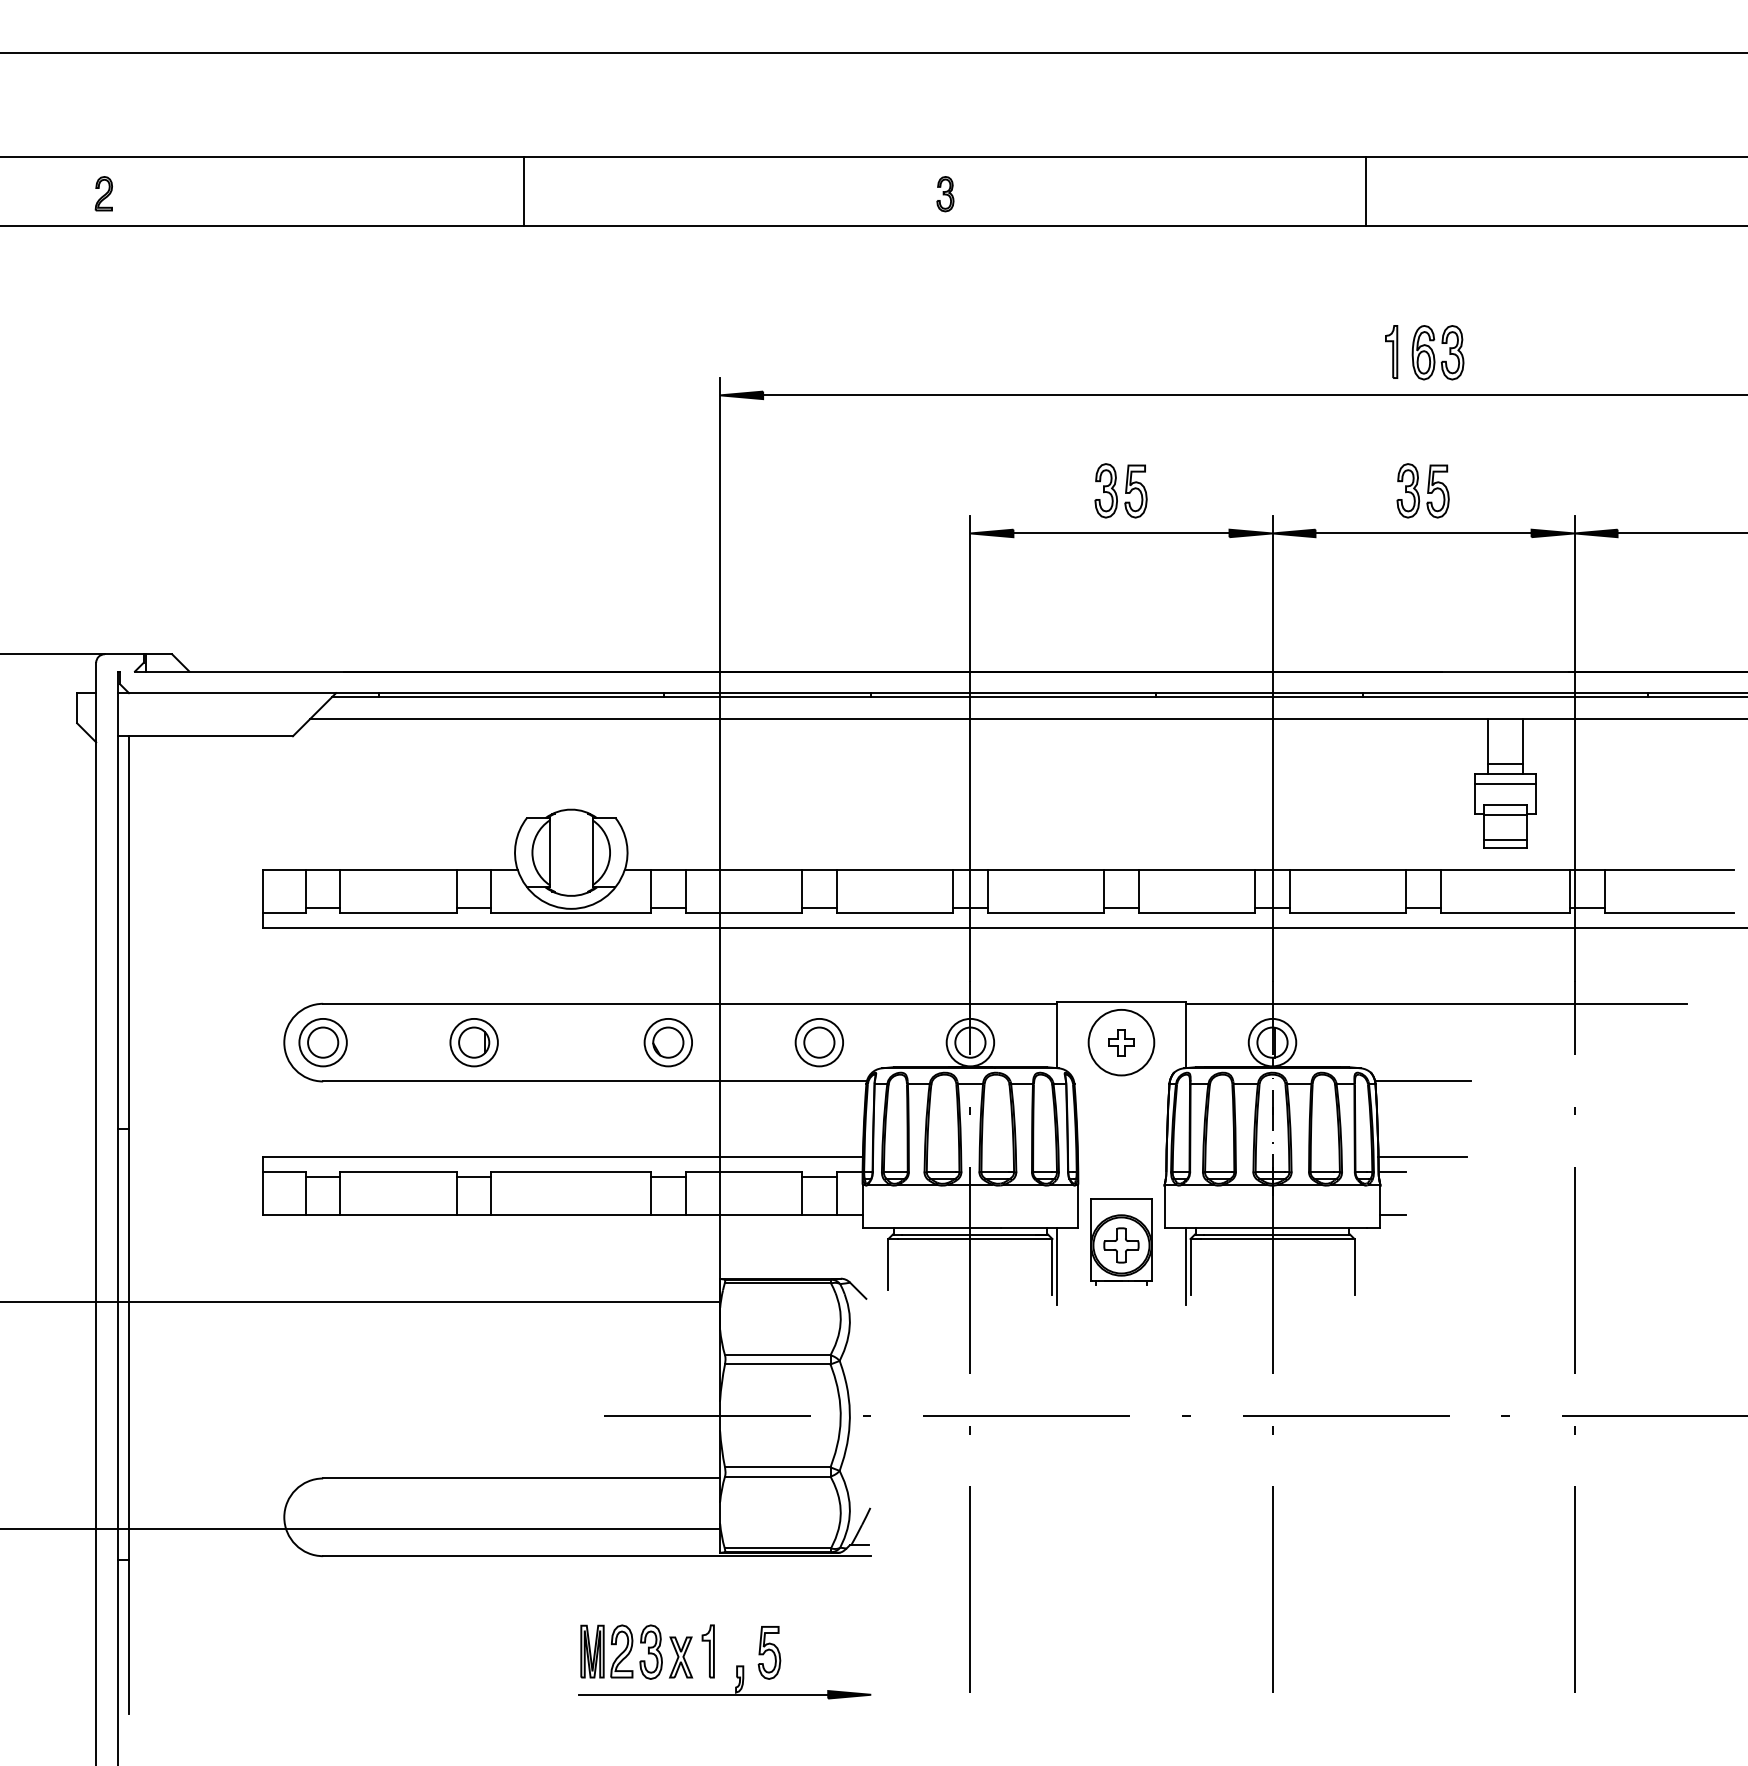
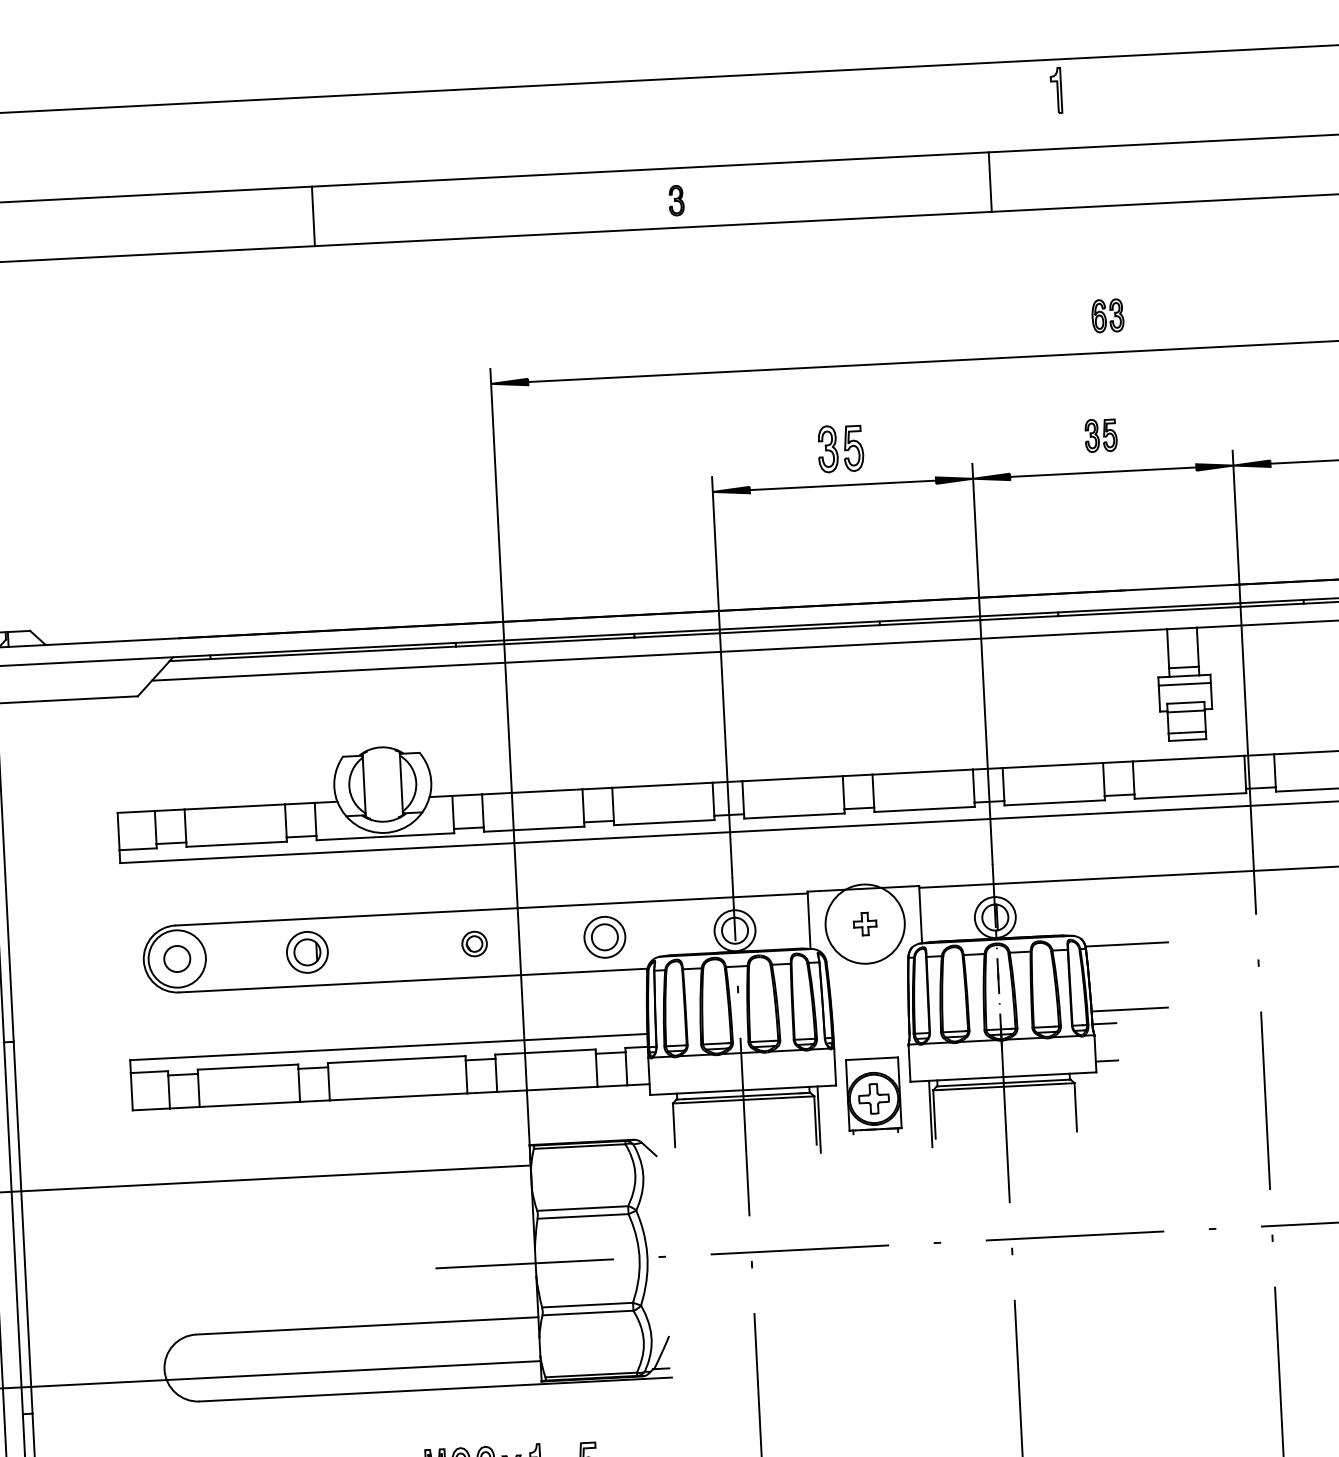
line: (1365, 190) -> (990, 181), moved
part: (1391, 351) -> (1056, 90), moved
part: (1437, 352) -> (1107, 315), size x0.7
part: (1422, 490) -> (1100, 435), size x0.7
circle: (322, 1042) -> (176, 958), size x1.4
part: (667, 1042) -> (474, 943), size x0.6
circle: (1121, 1042) -> (865, 924), size x1.4

